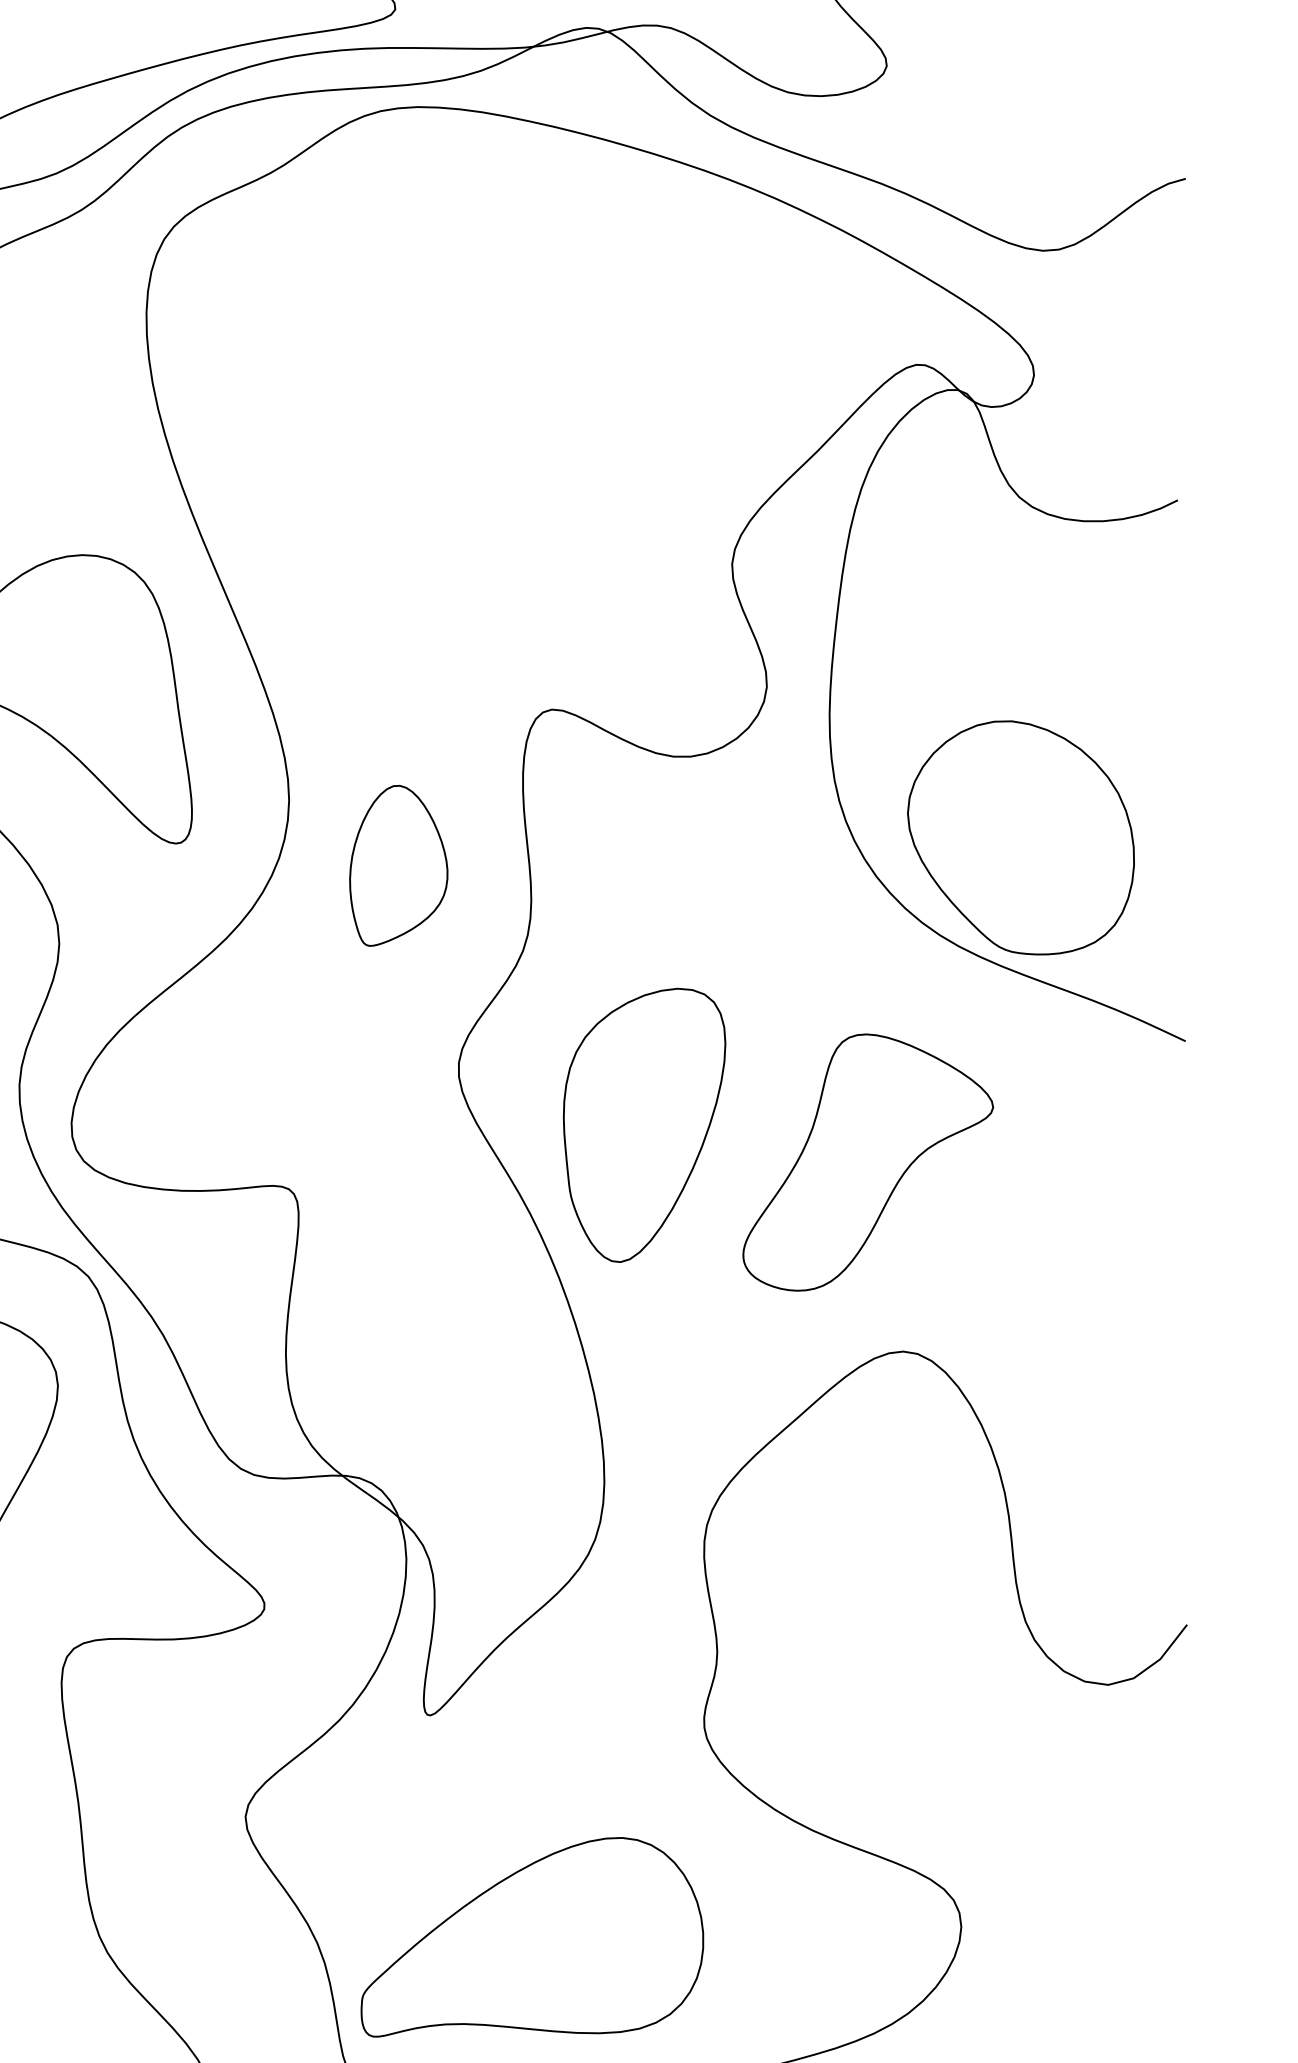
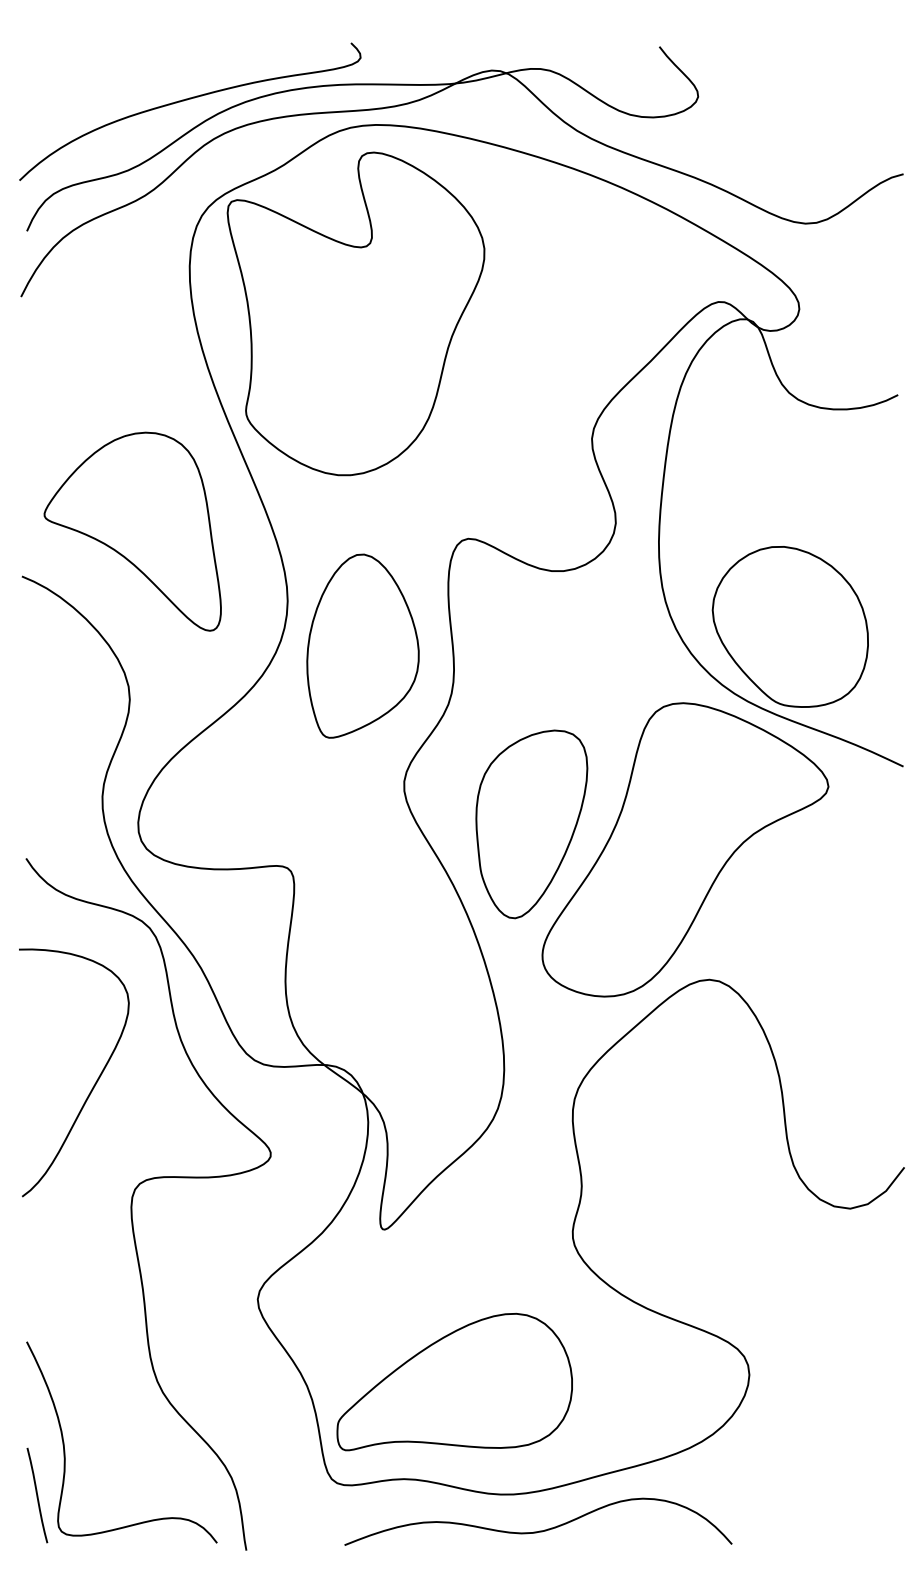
part: (387, 381) -> (355, 313), added
part: (398, 864) -> (362, 645), size x1.67
part: (868, 1161) -> (685, 849), size x1.67

